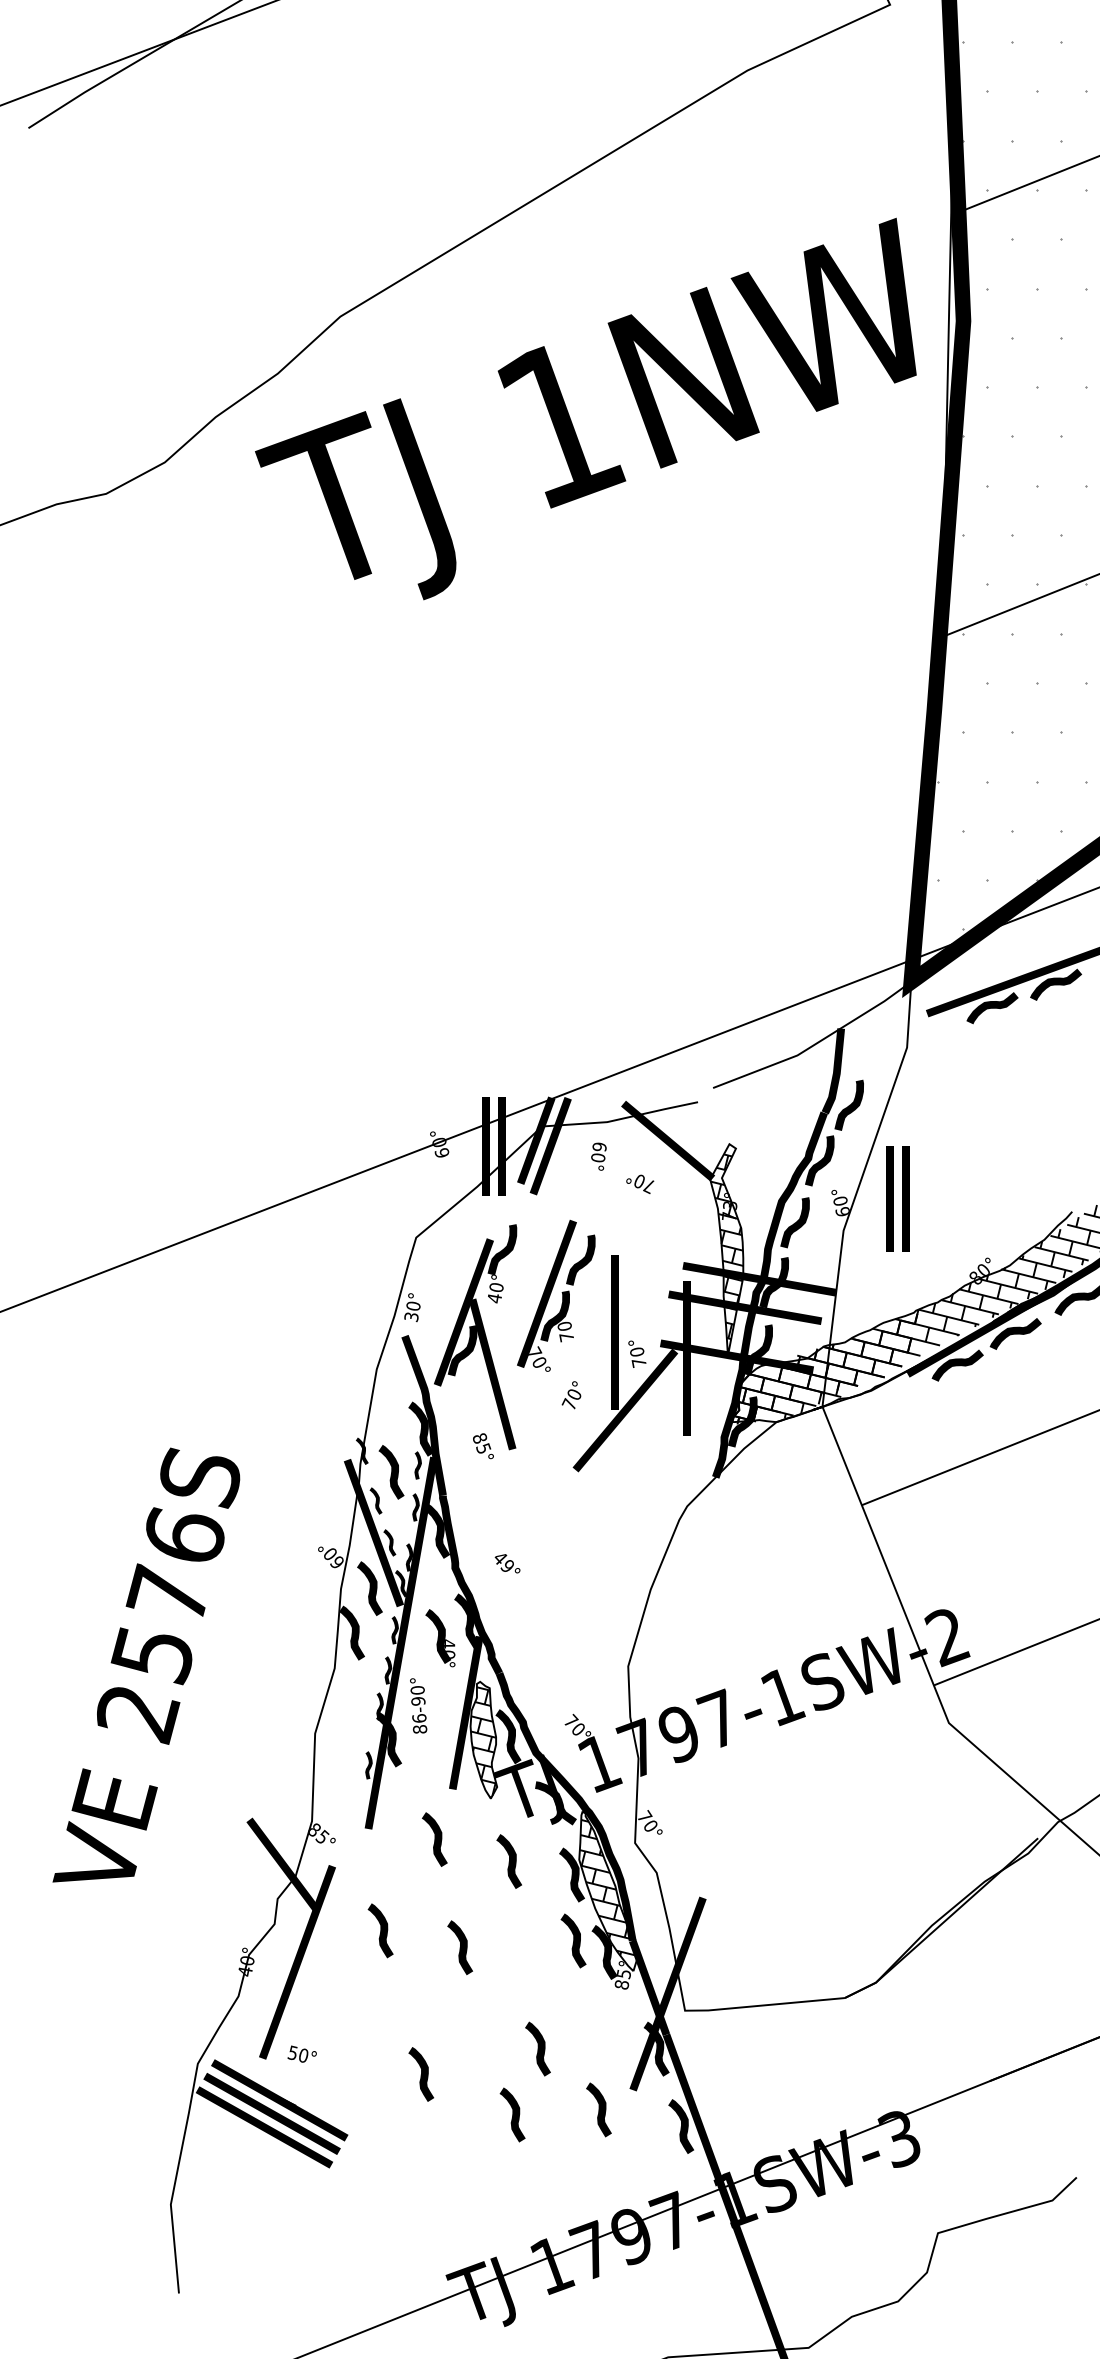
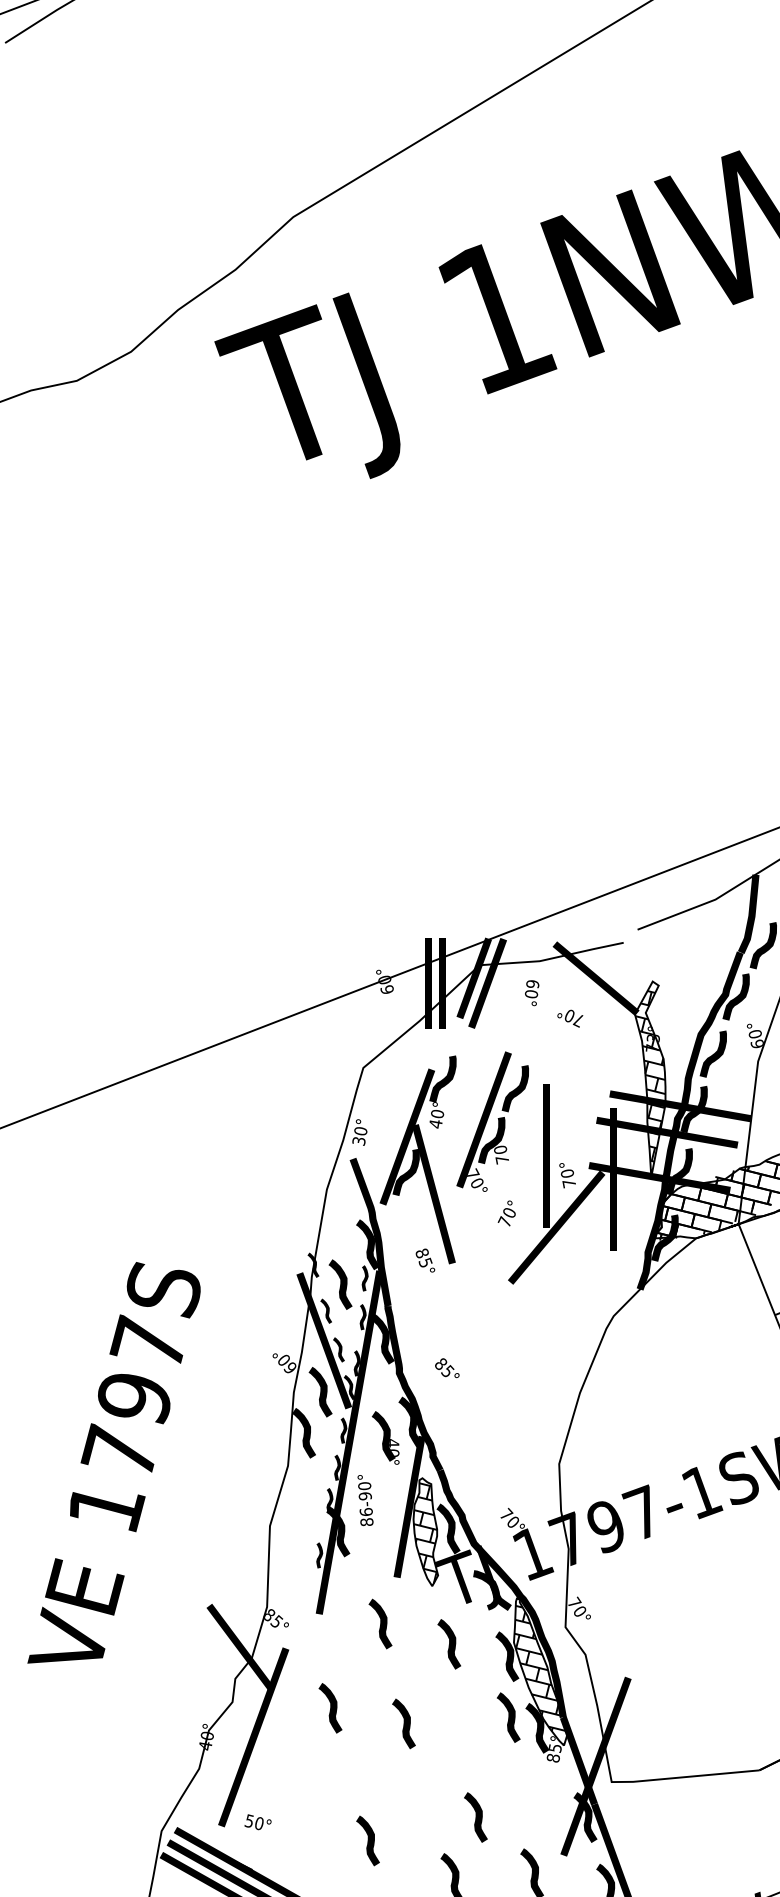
text: (503, 1562) -> (443, 1368), 49° -> 85°
text: (160, 1624) -> (127, 1425), 2576S -> 1797S

